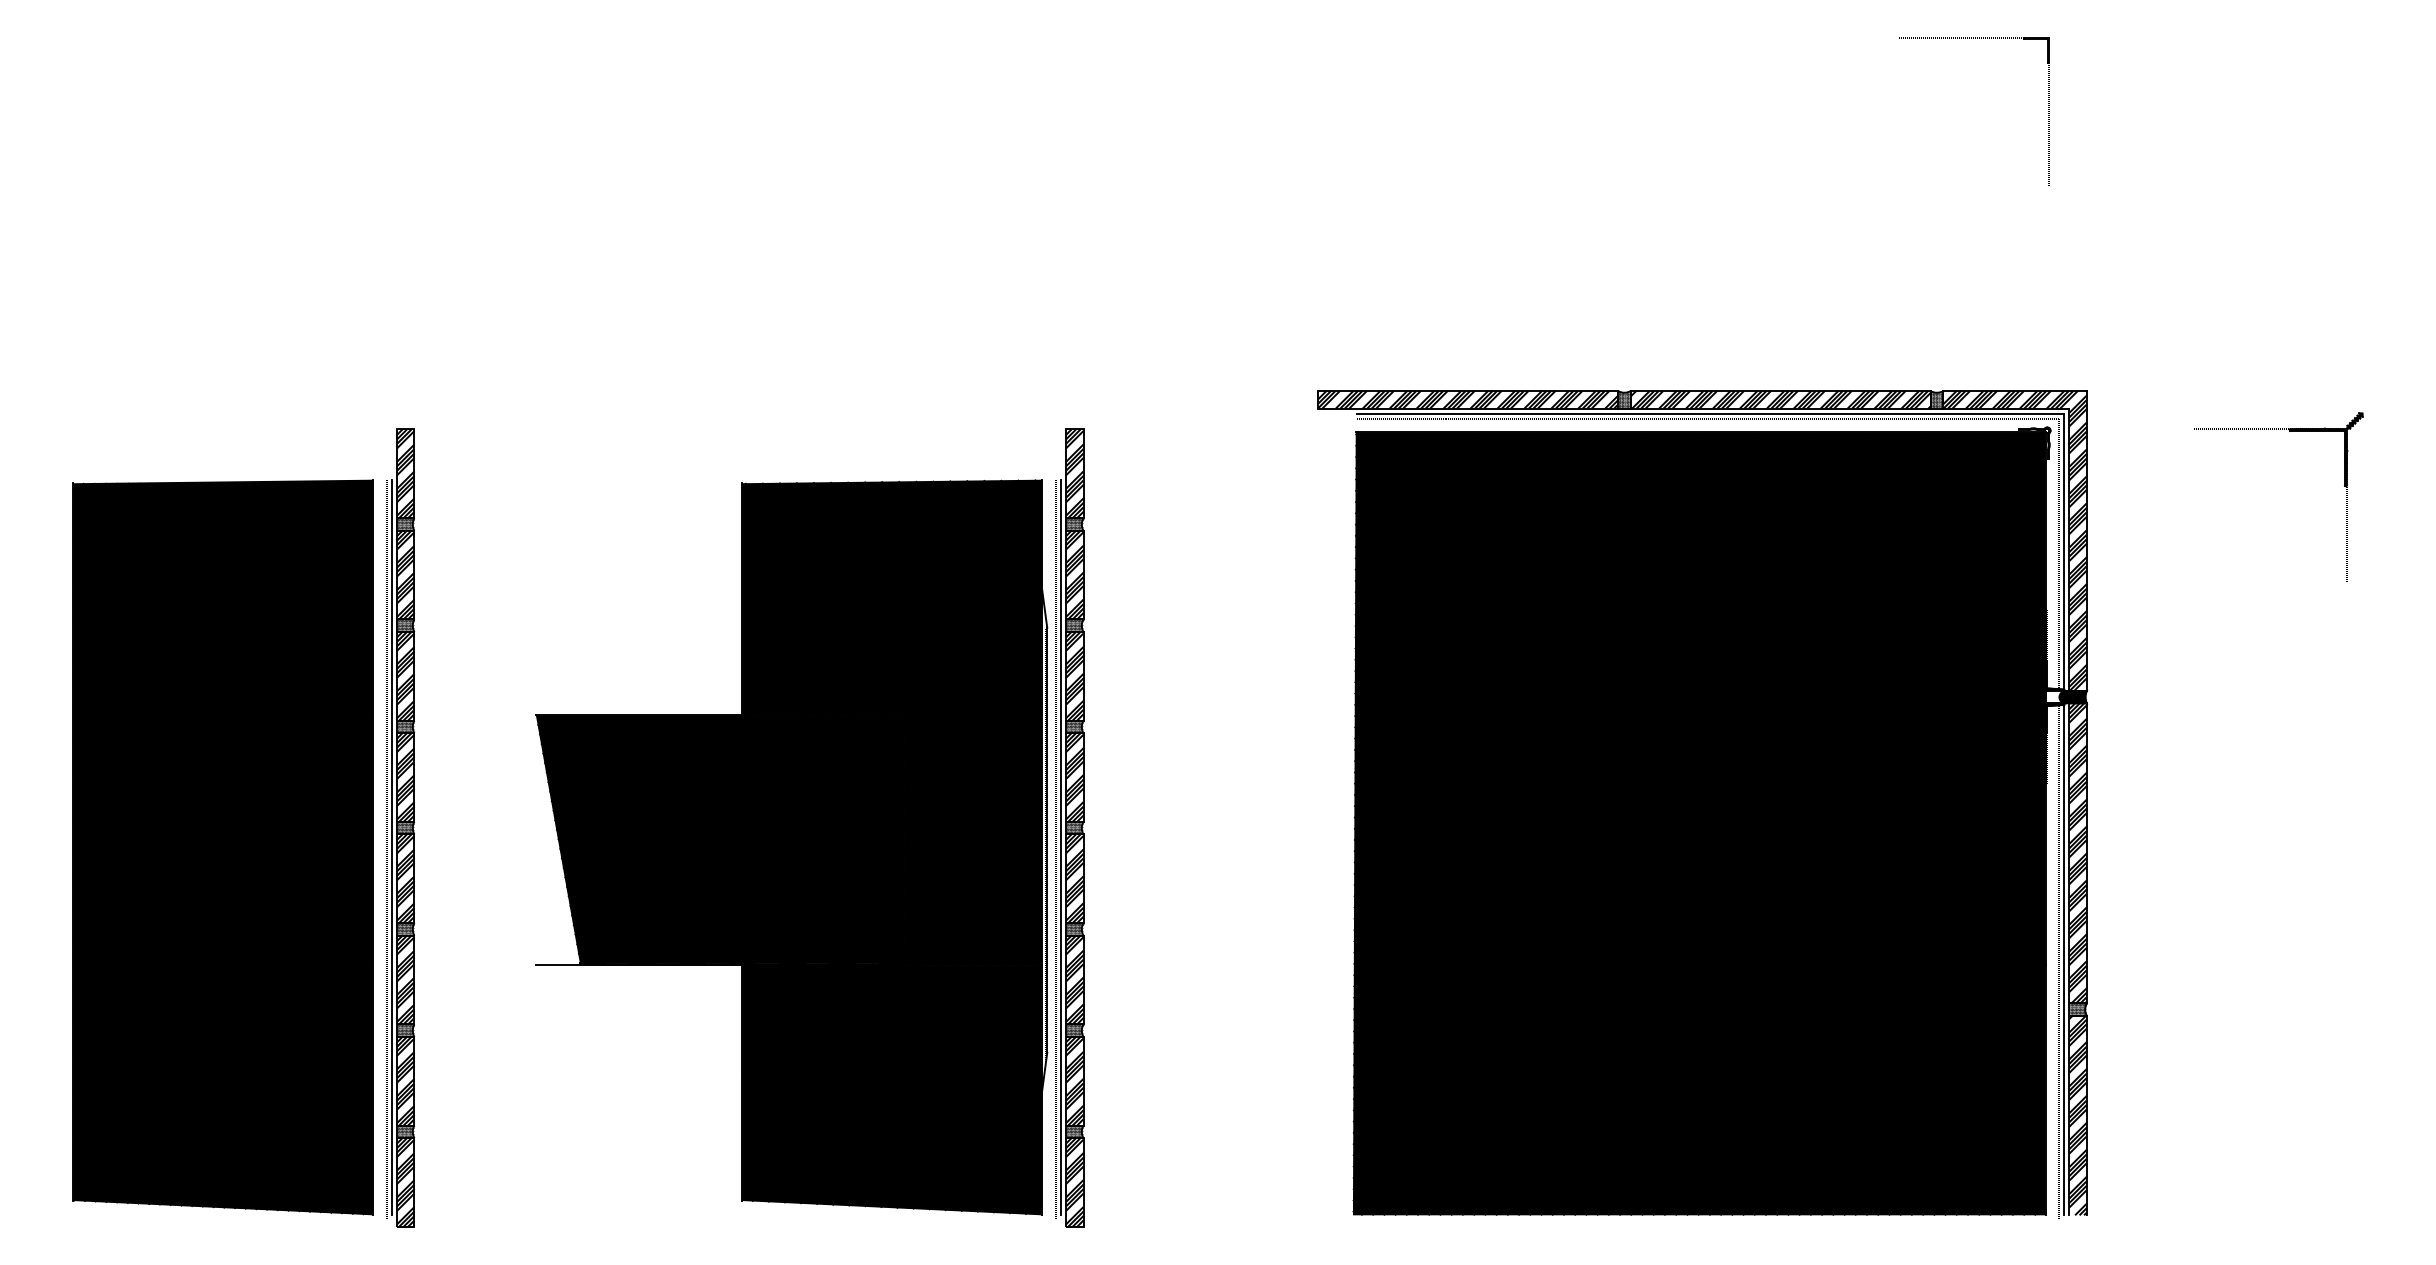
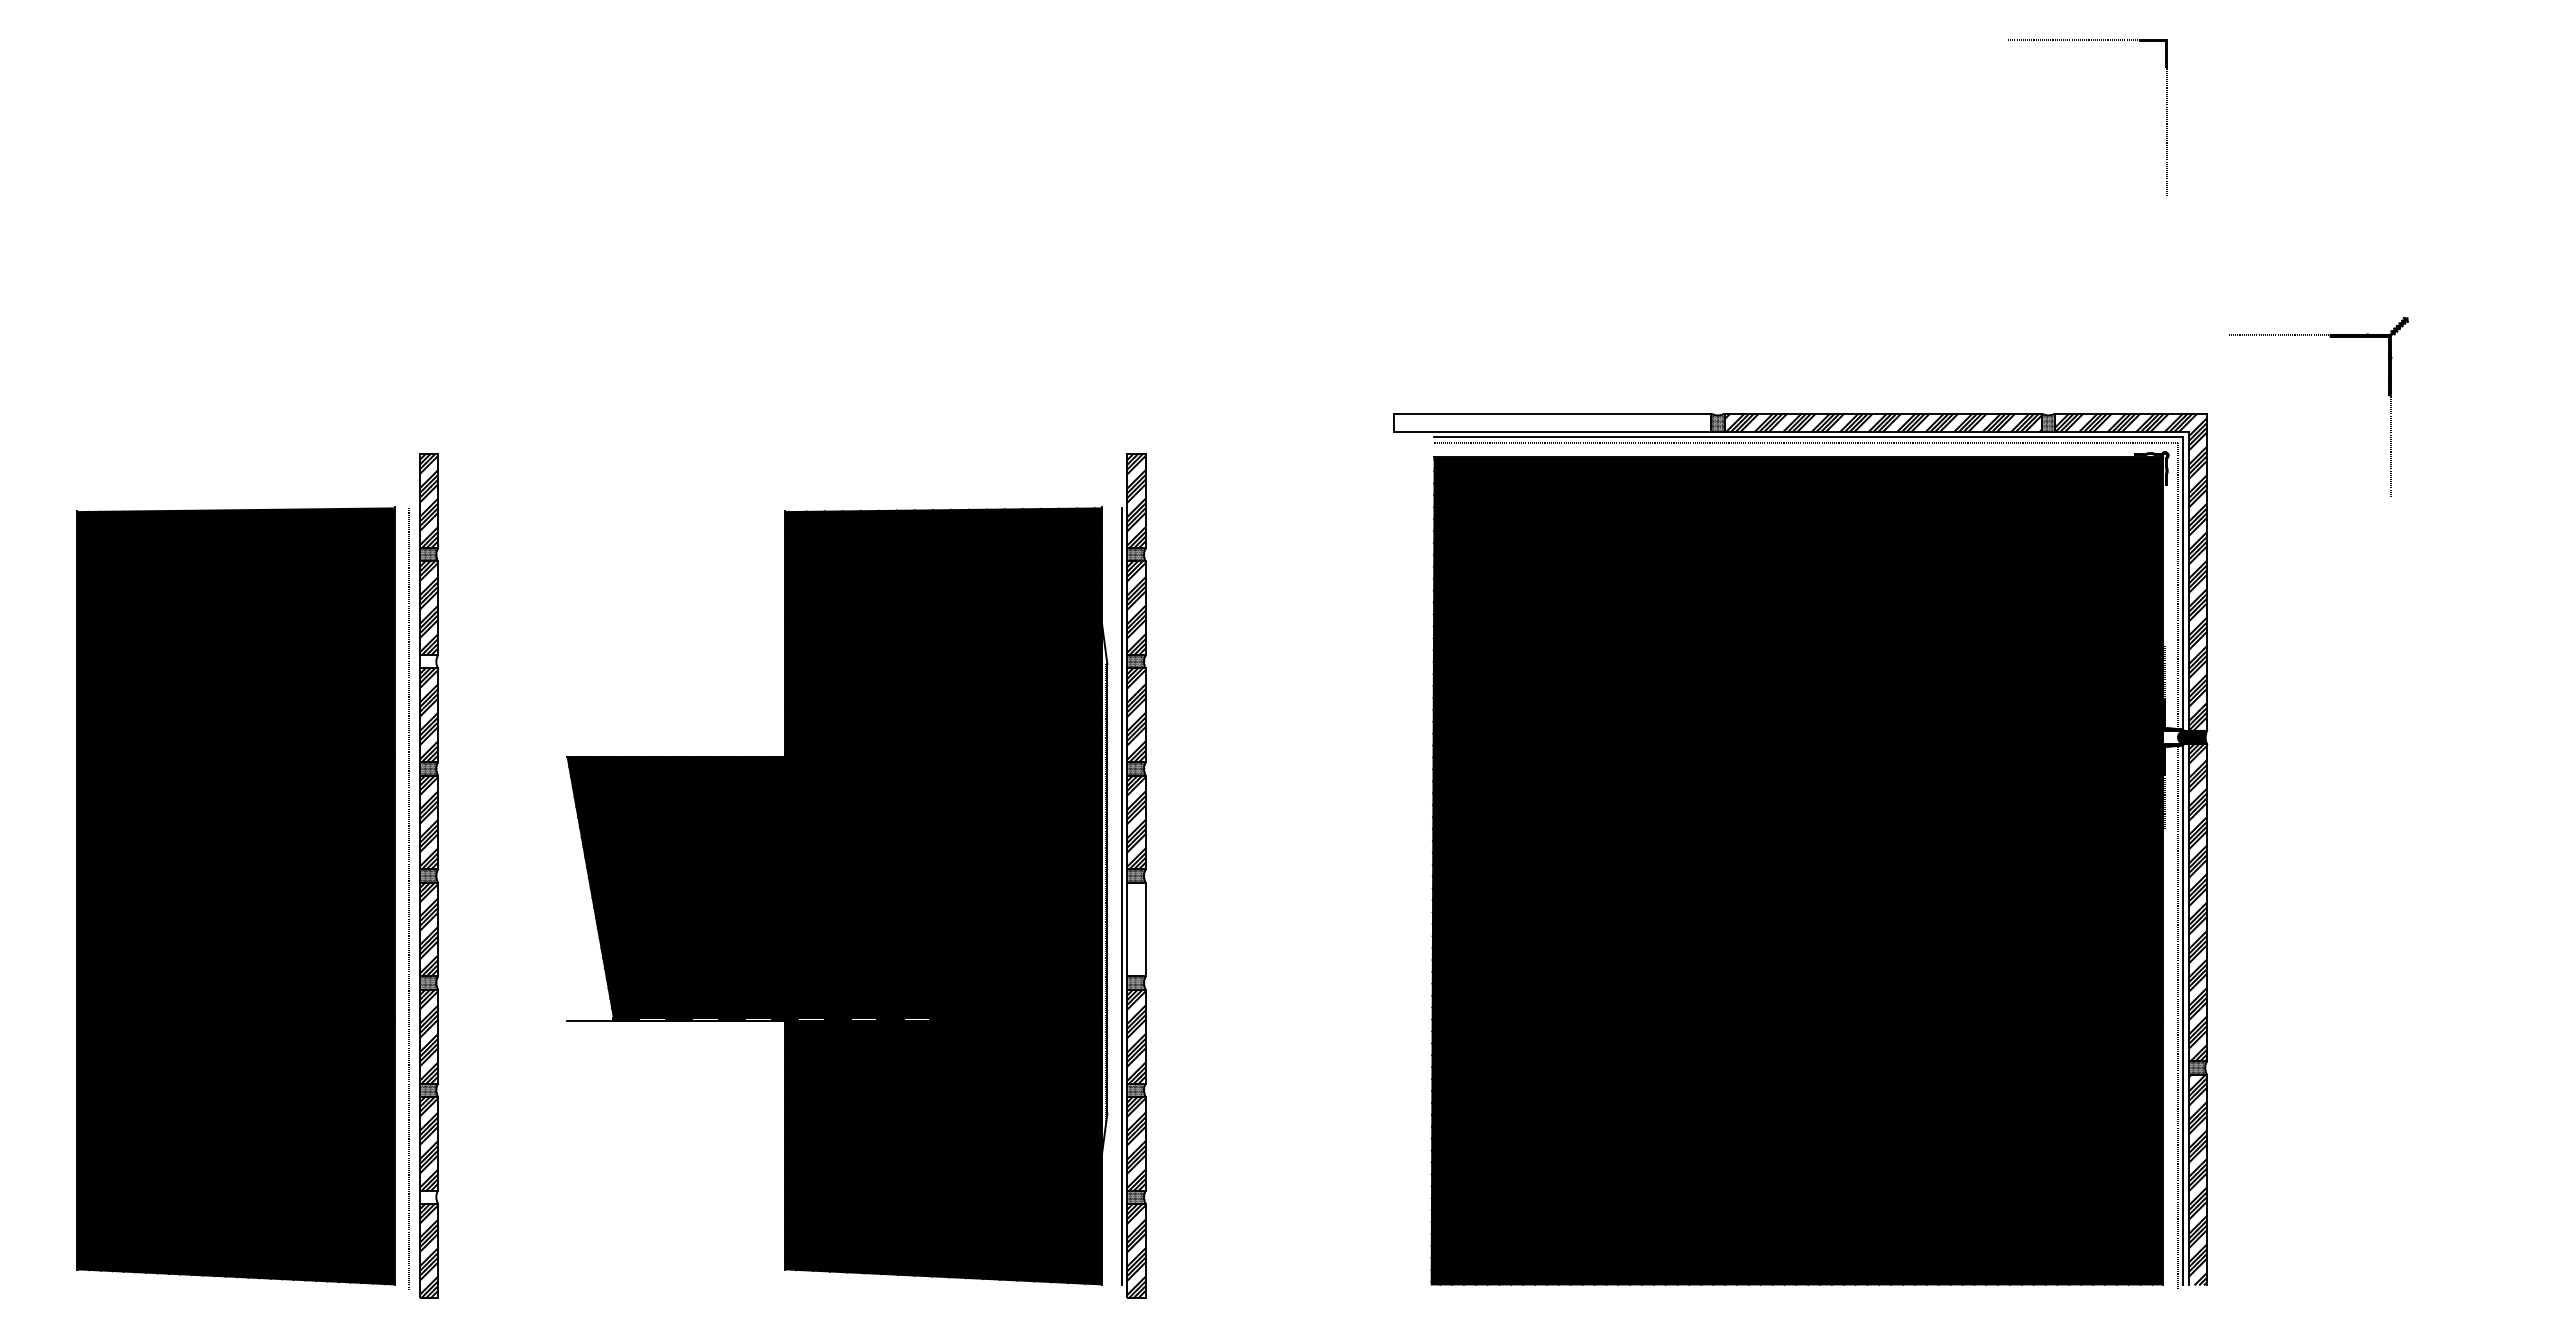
hatch: (1468, 399) -> (1552, 422), removed
part: (2288, 431) -> (2329, 337), moved
hatch: (405, 625) -> (428, 661), removed
line: (392, 847) -> (414, 896), removed
line: (1055, 849) -> (1116, 898), removed
hatch: (1074, 878) -> (1136, 929), removed
hatch: (405, 1131) -> (428, 1196), removed

